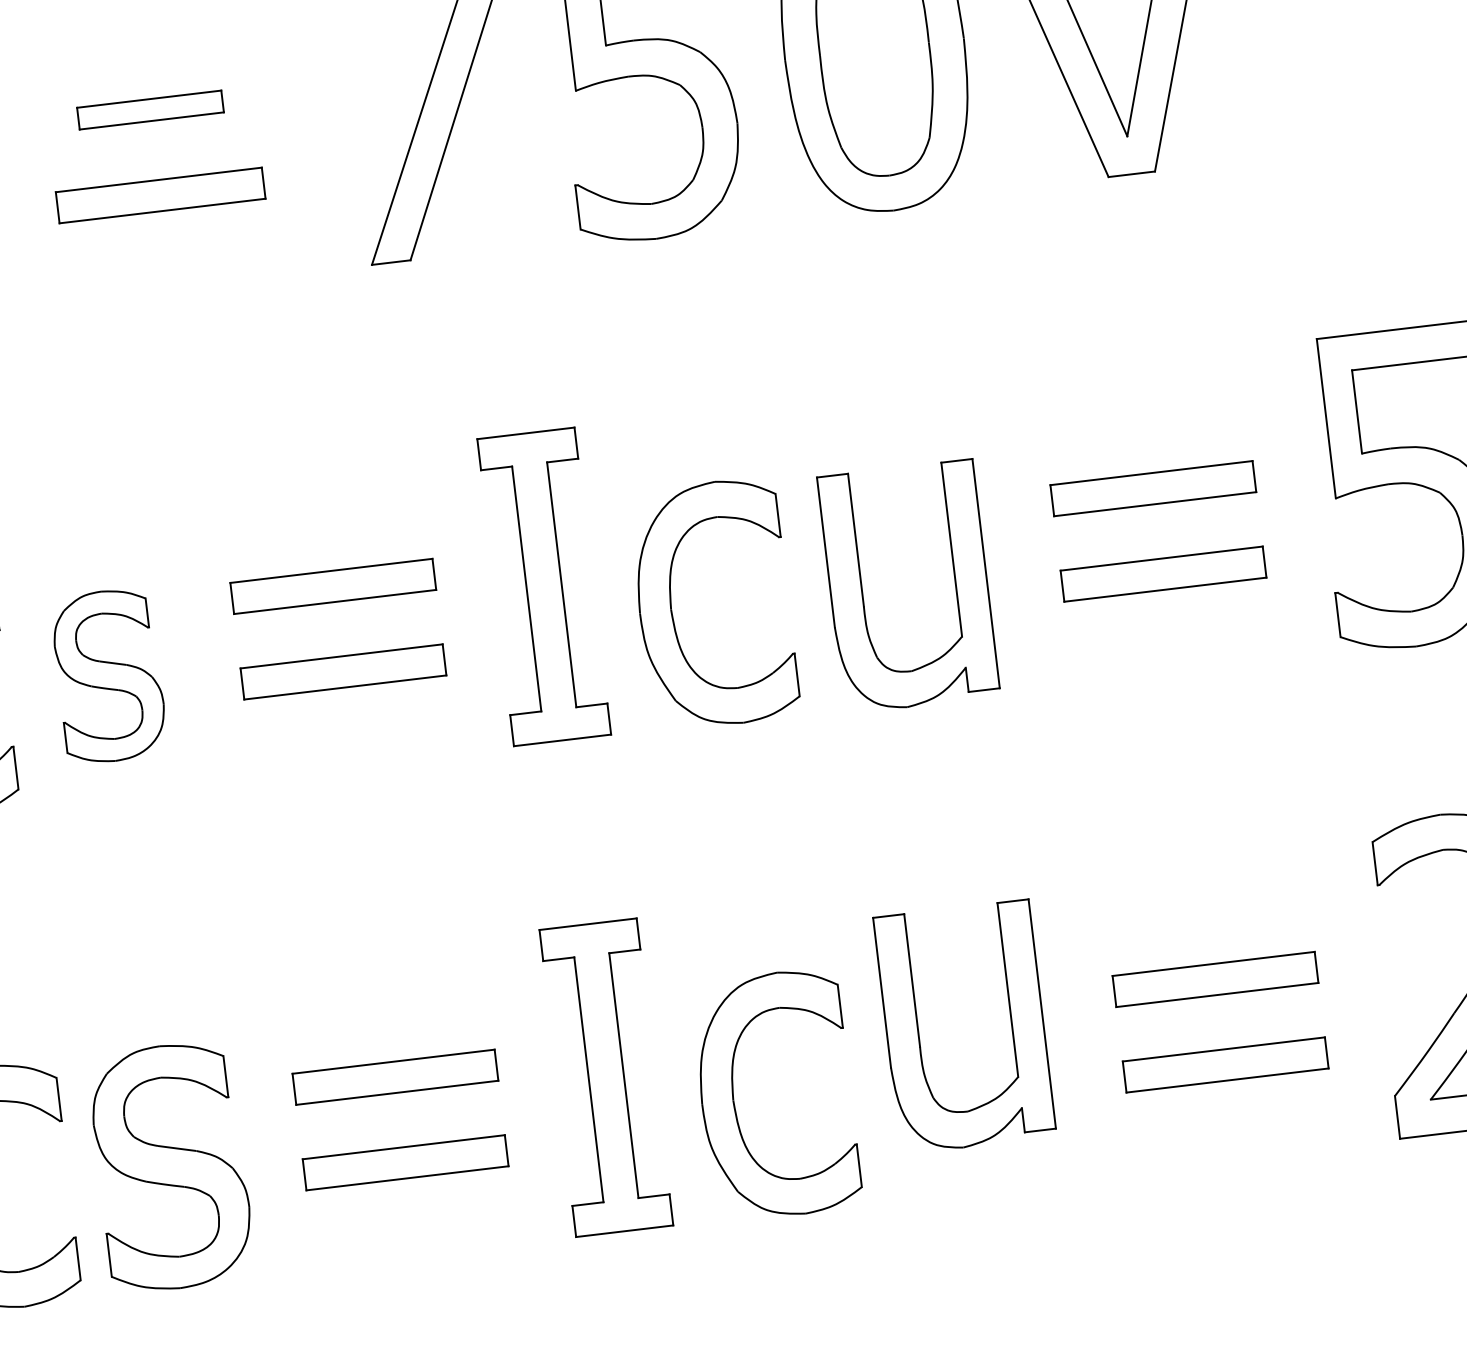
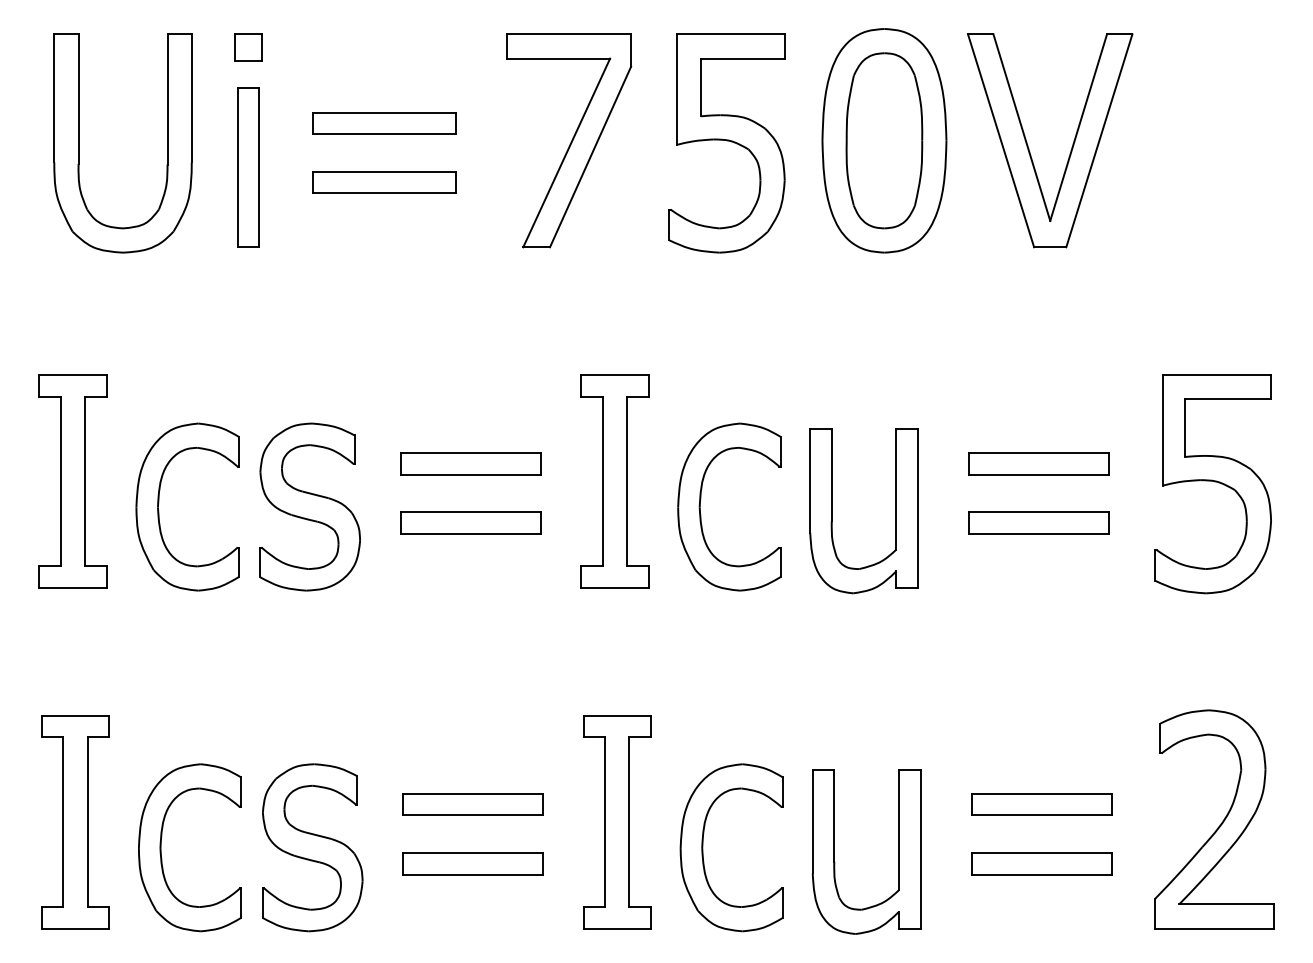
part: (150, 110) -> (384, 123), size x1.43
part: (108, 675) -> (309, 506), size x1.43
part: (918, 1032) -> (834, 851), moved

